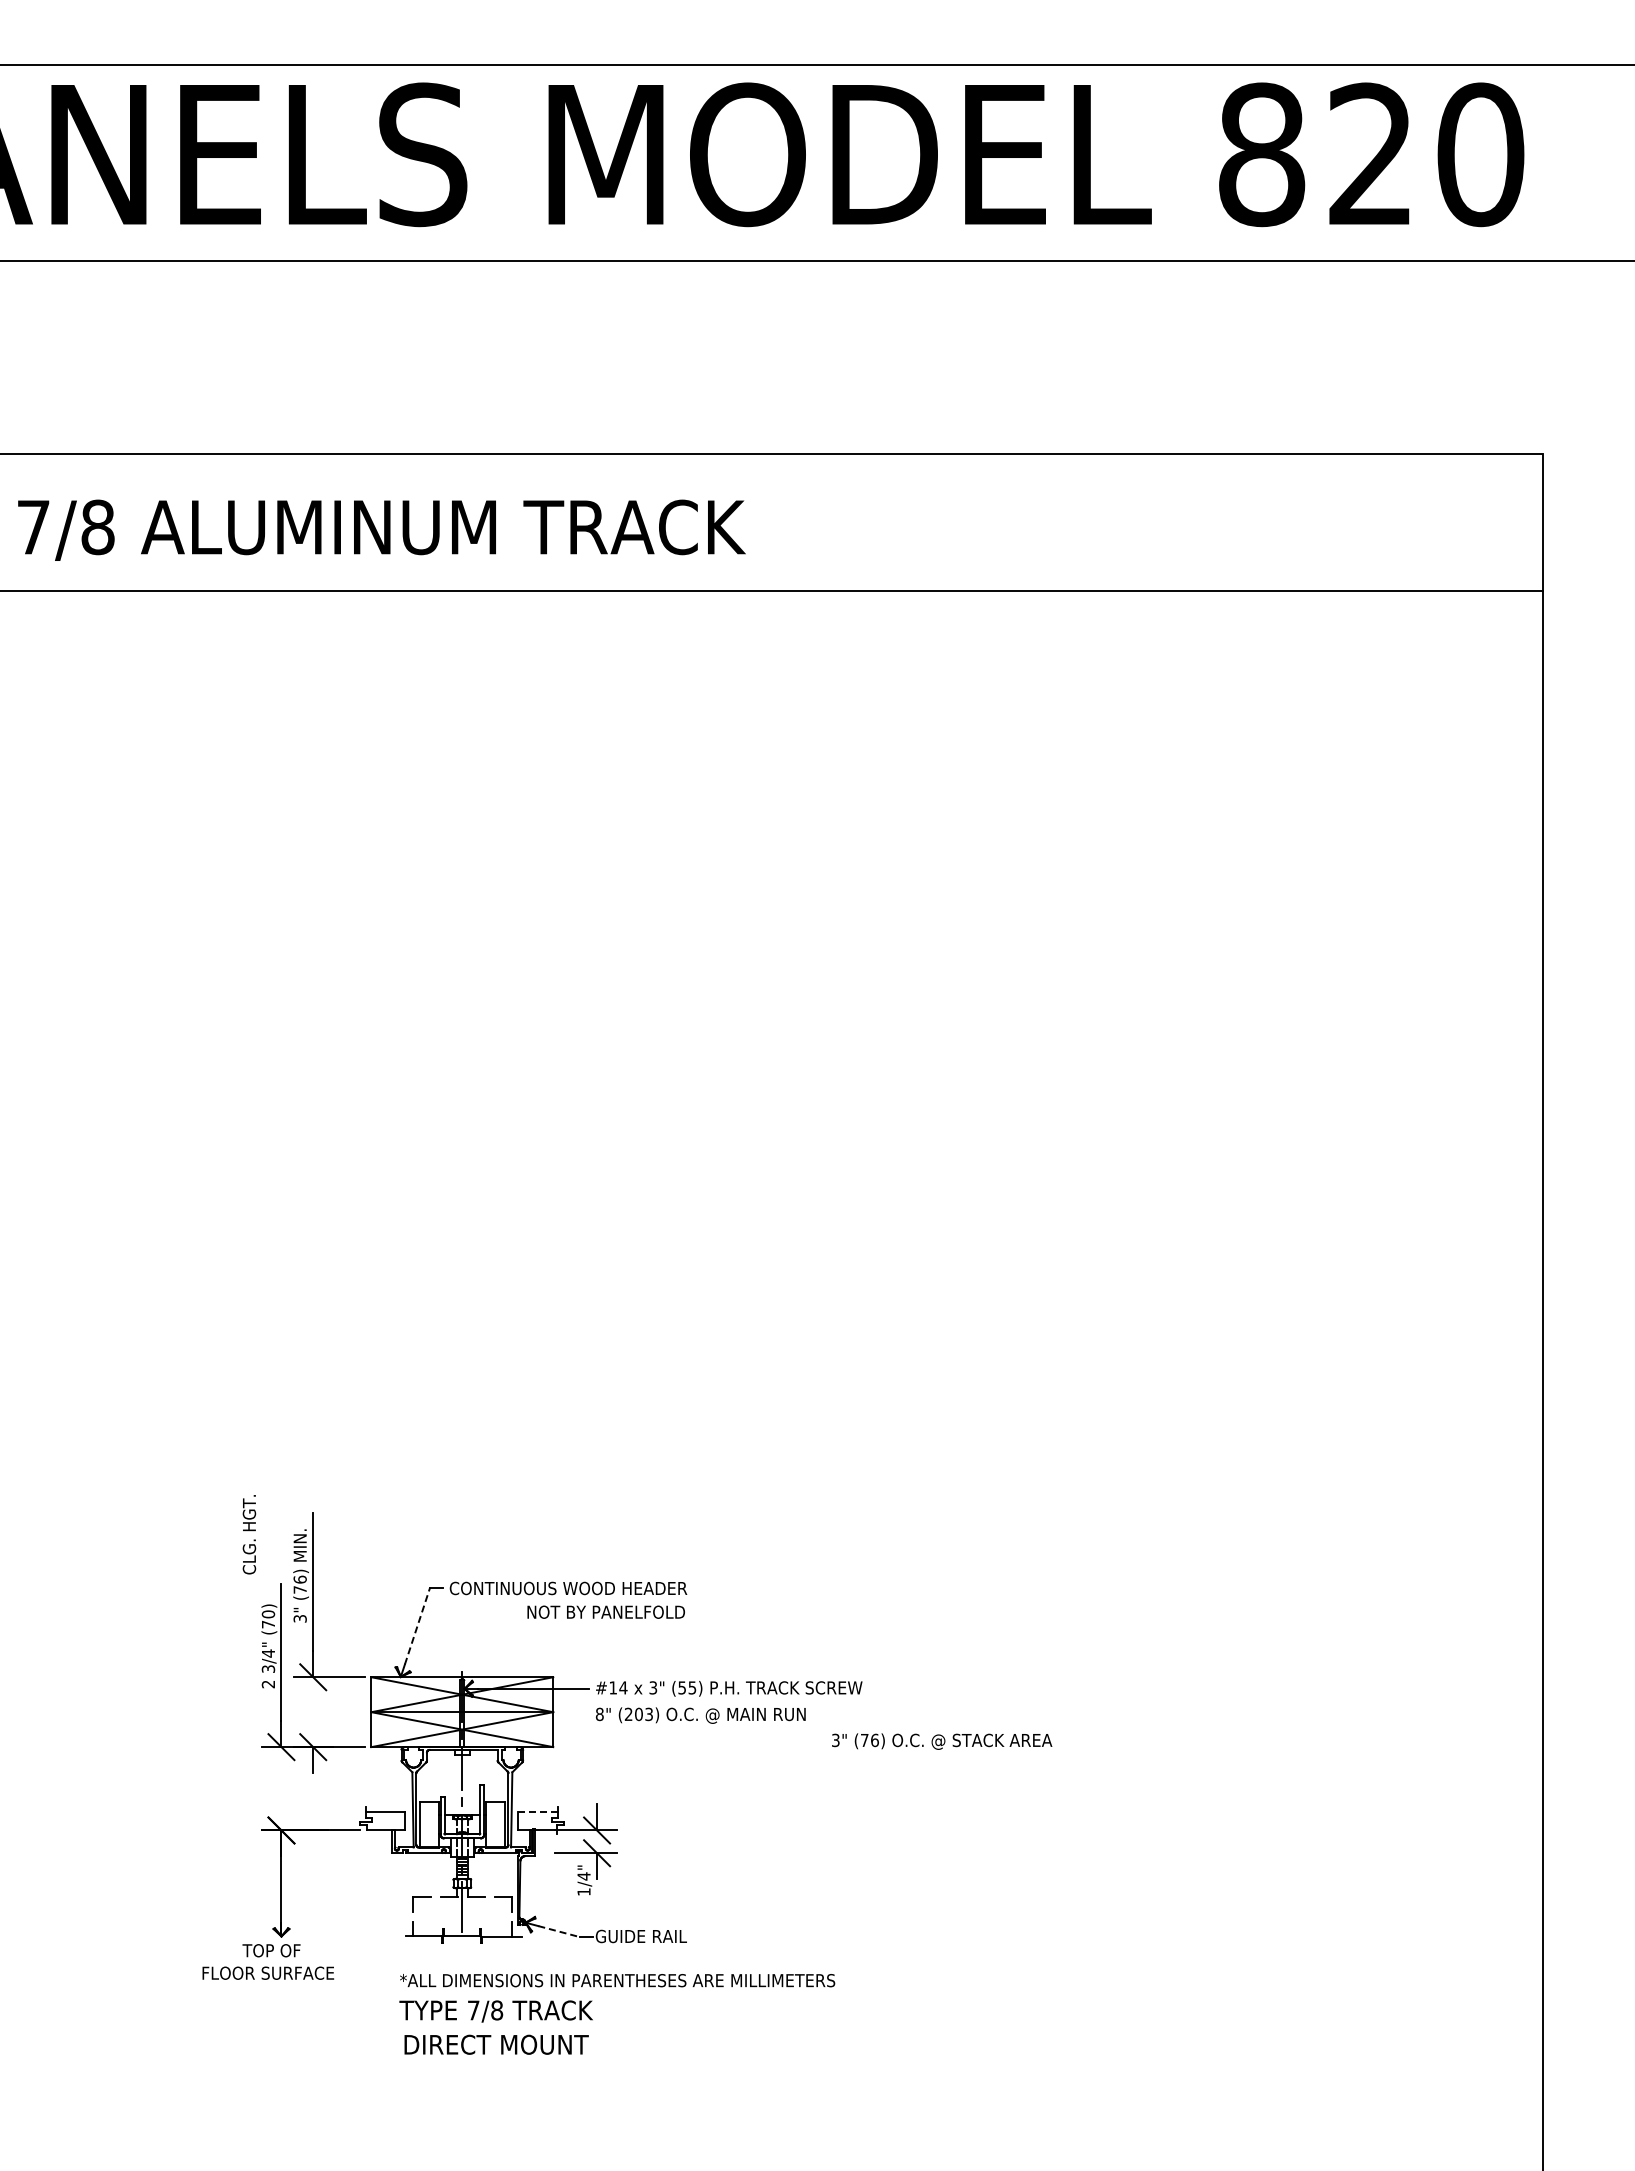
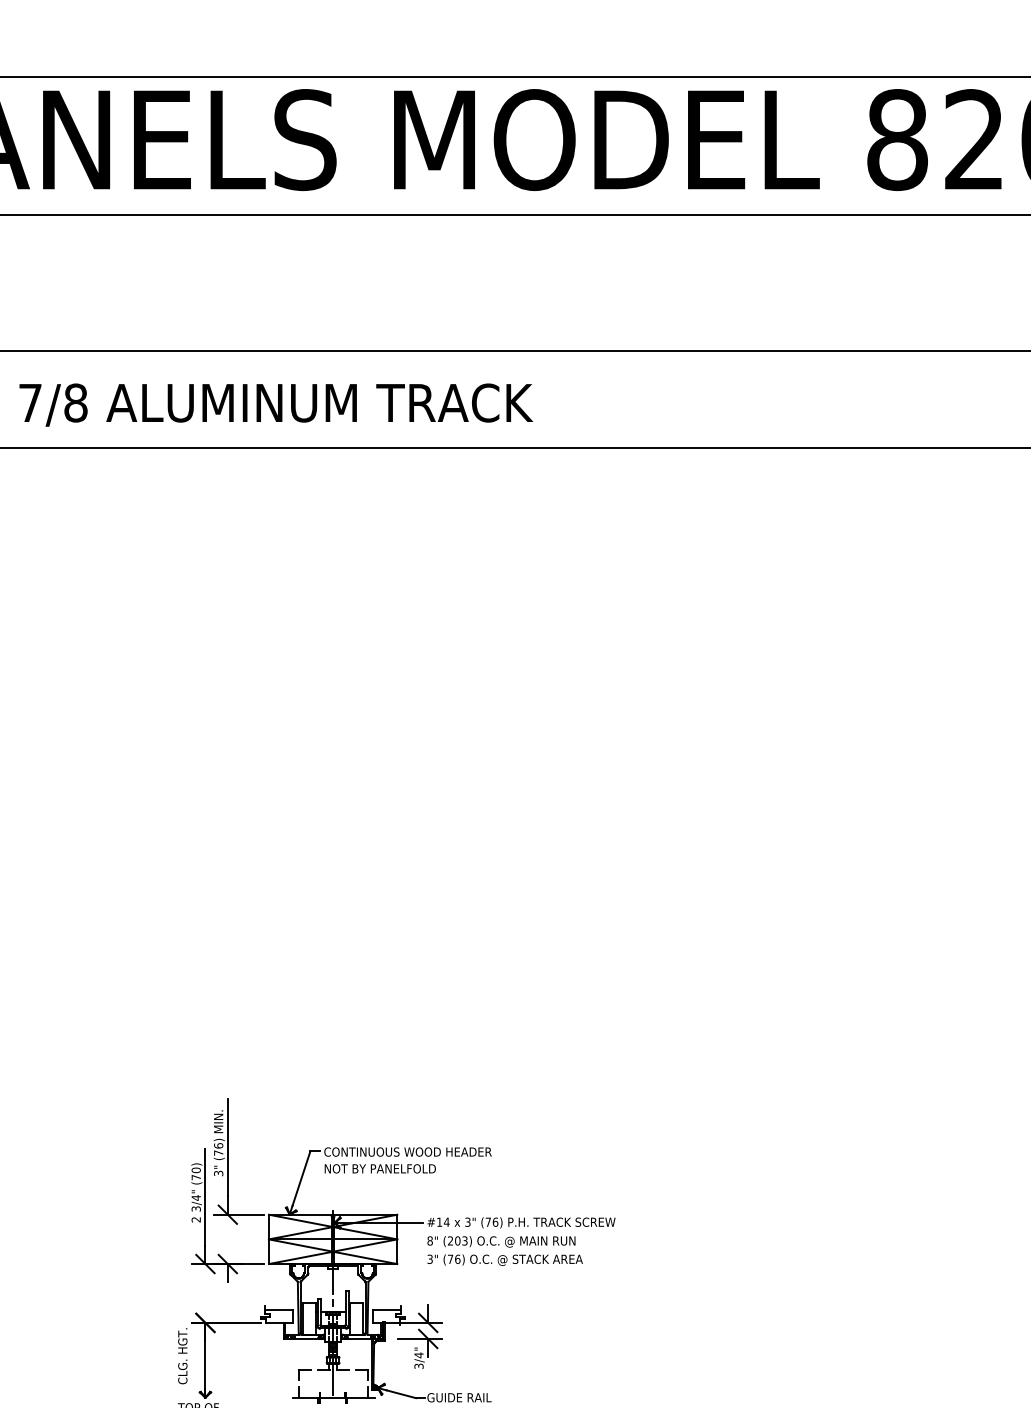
text: (249, 1534) -> (182, 1356), moved
text: (605, 1611) -> (379, 1168), moved
line: (417, 1626) -> (301, 1178), dashed -> solid
text: (687, 1687) -> (492, 1221), (55) -> (76)
text: (942, 1741) -> (505, 1260), moved
line: (538, 1811) -> (386, 1309), dashed -> solid
text: (583, 1891) -> (418, 1365), 1/4" -> 3/4"
line: (559, 1931) -> (401, 1394), dashed -> solid

